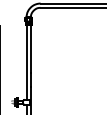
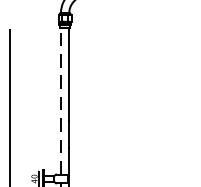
line: (26, 62) -> (60, 101), solid -> dashed

